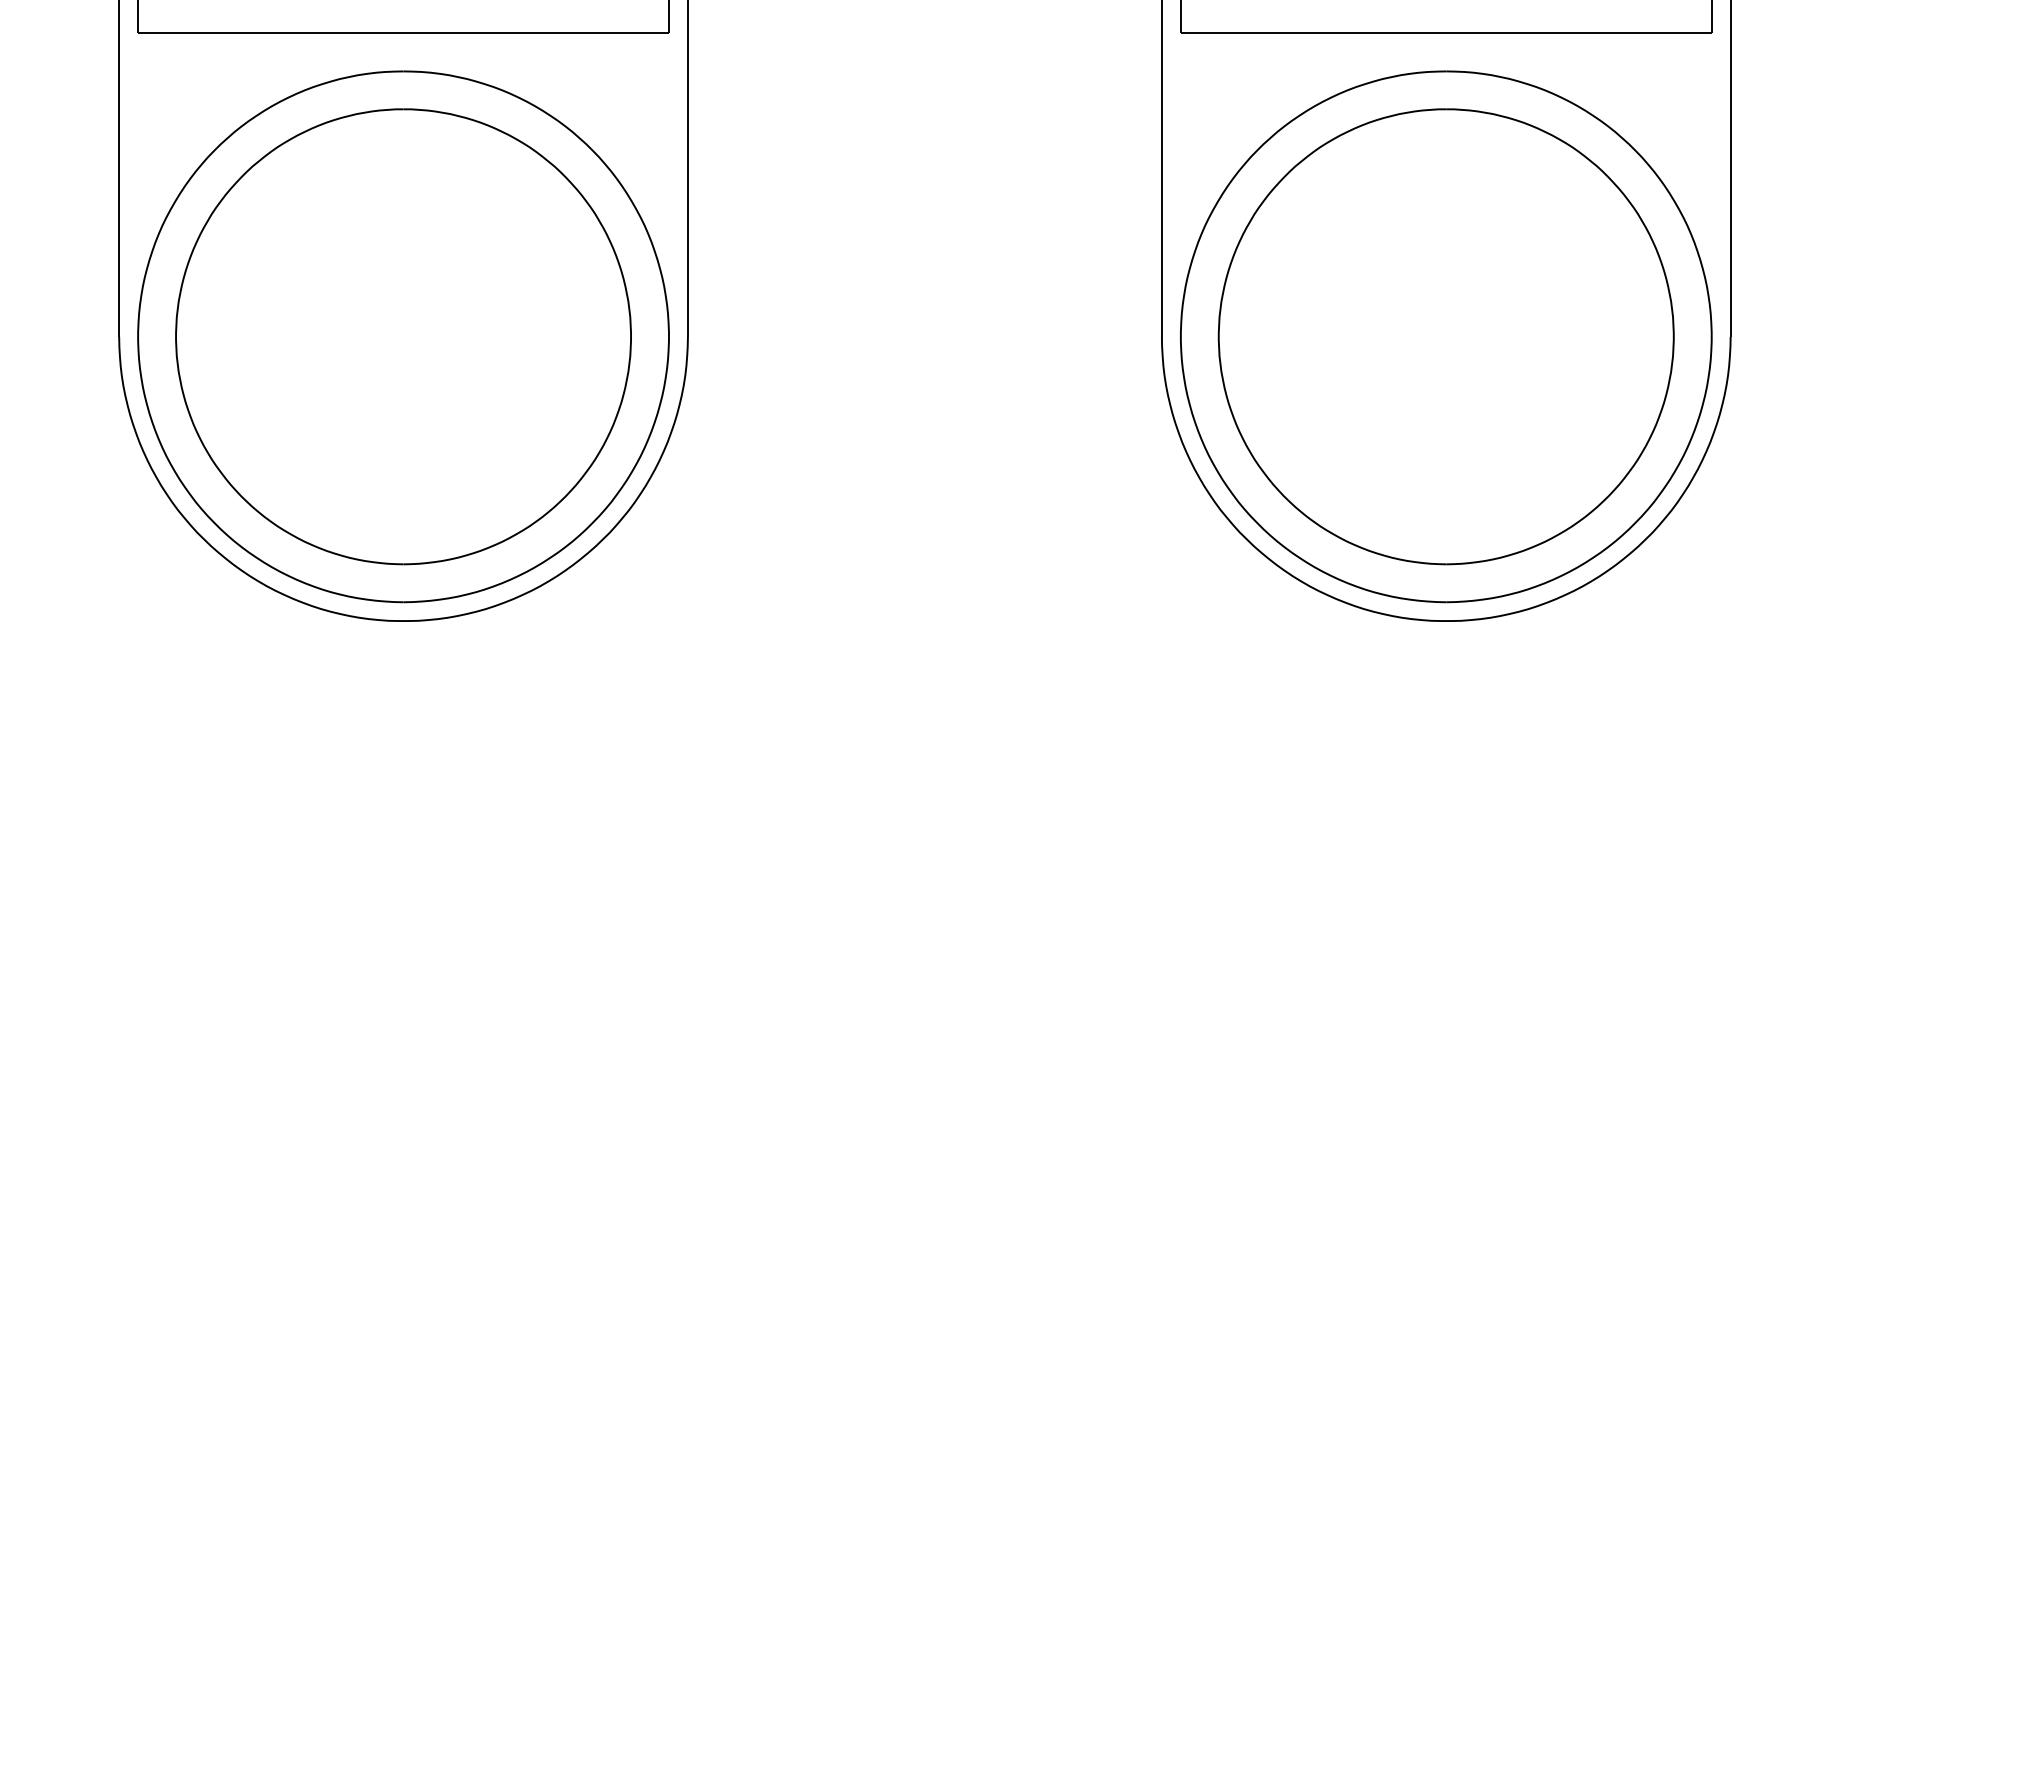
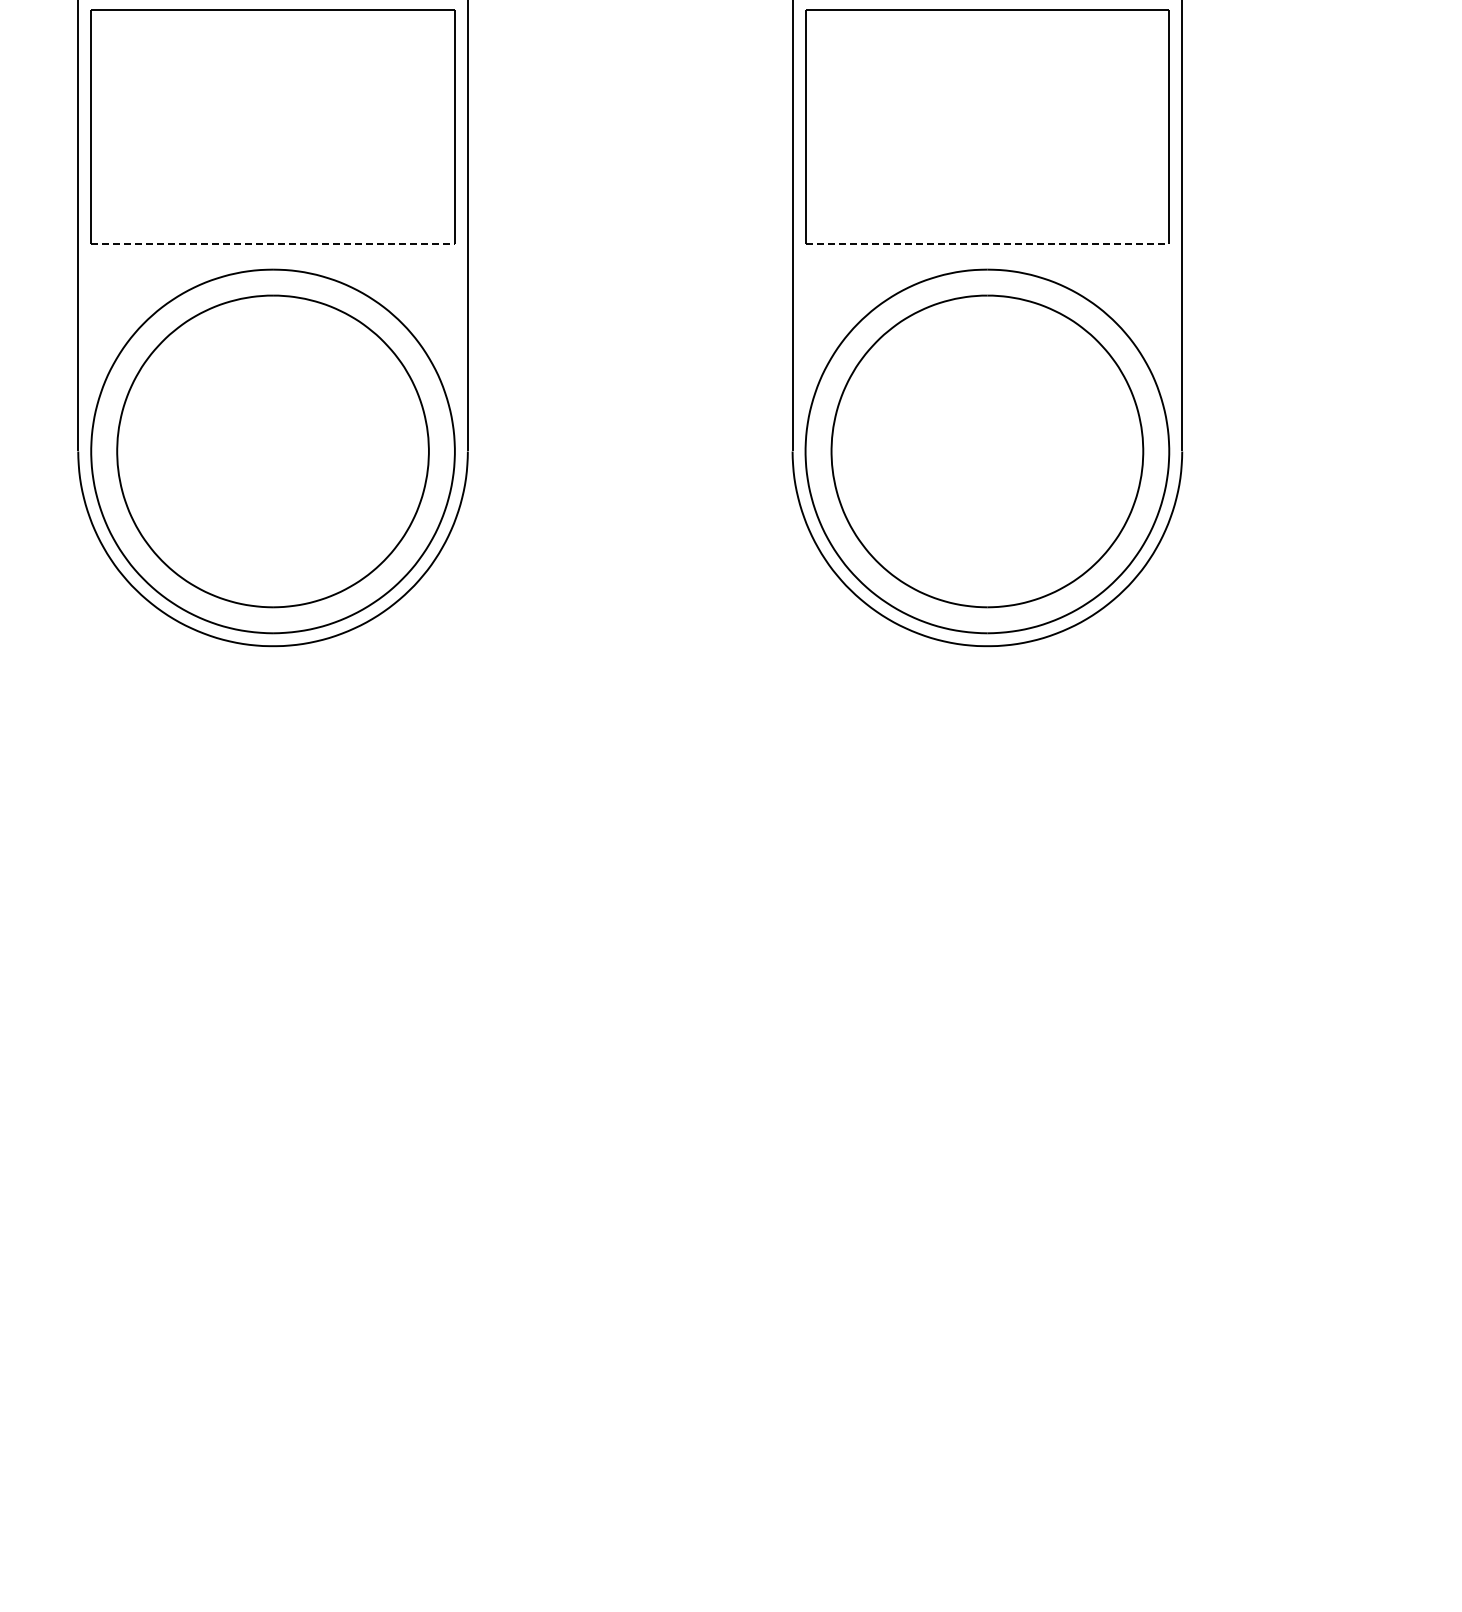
line: (404, 33) -> (273, 243), solid -> dashed
line: (1446, 33) -> (987, 243), solid -> dashed

